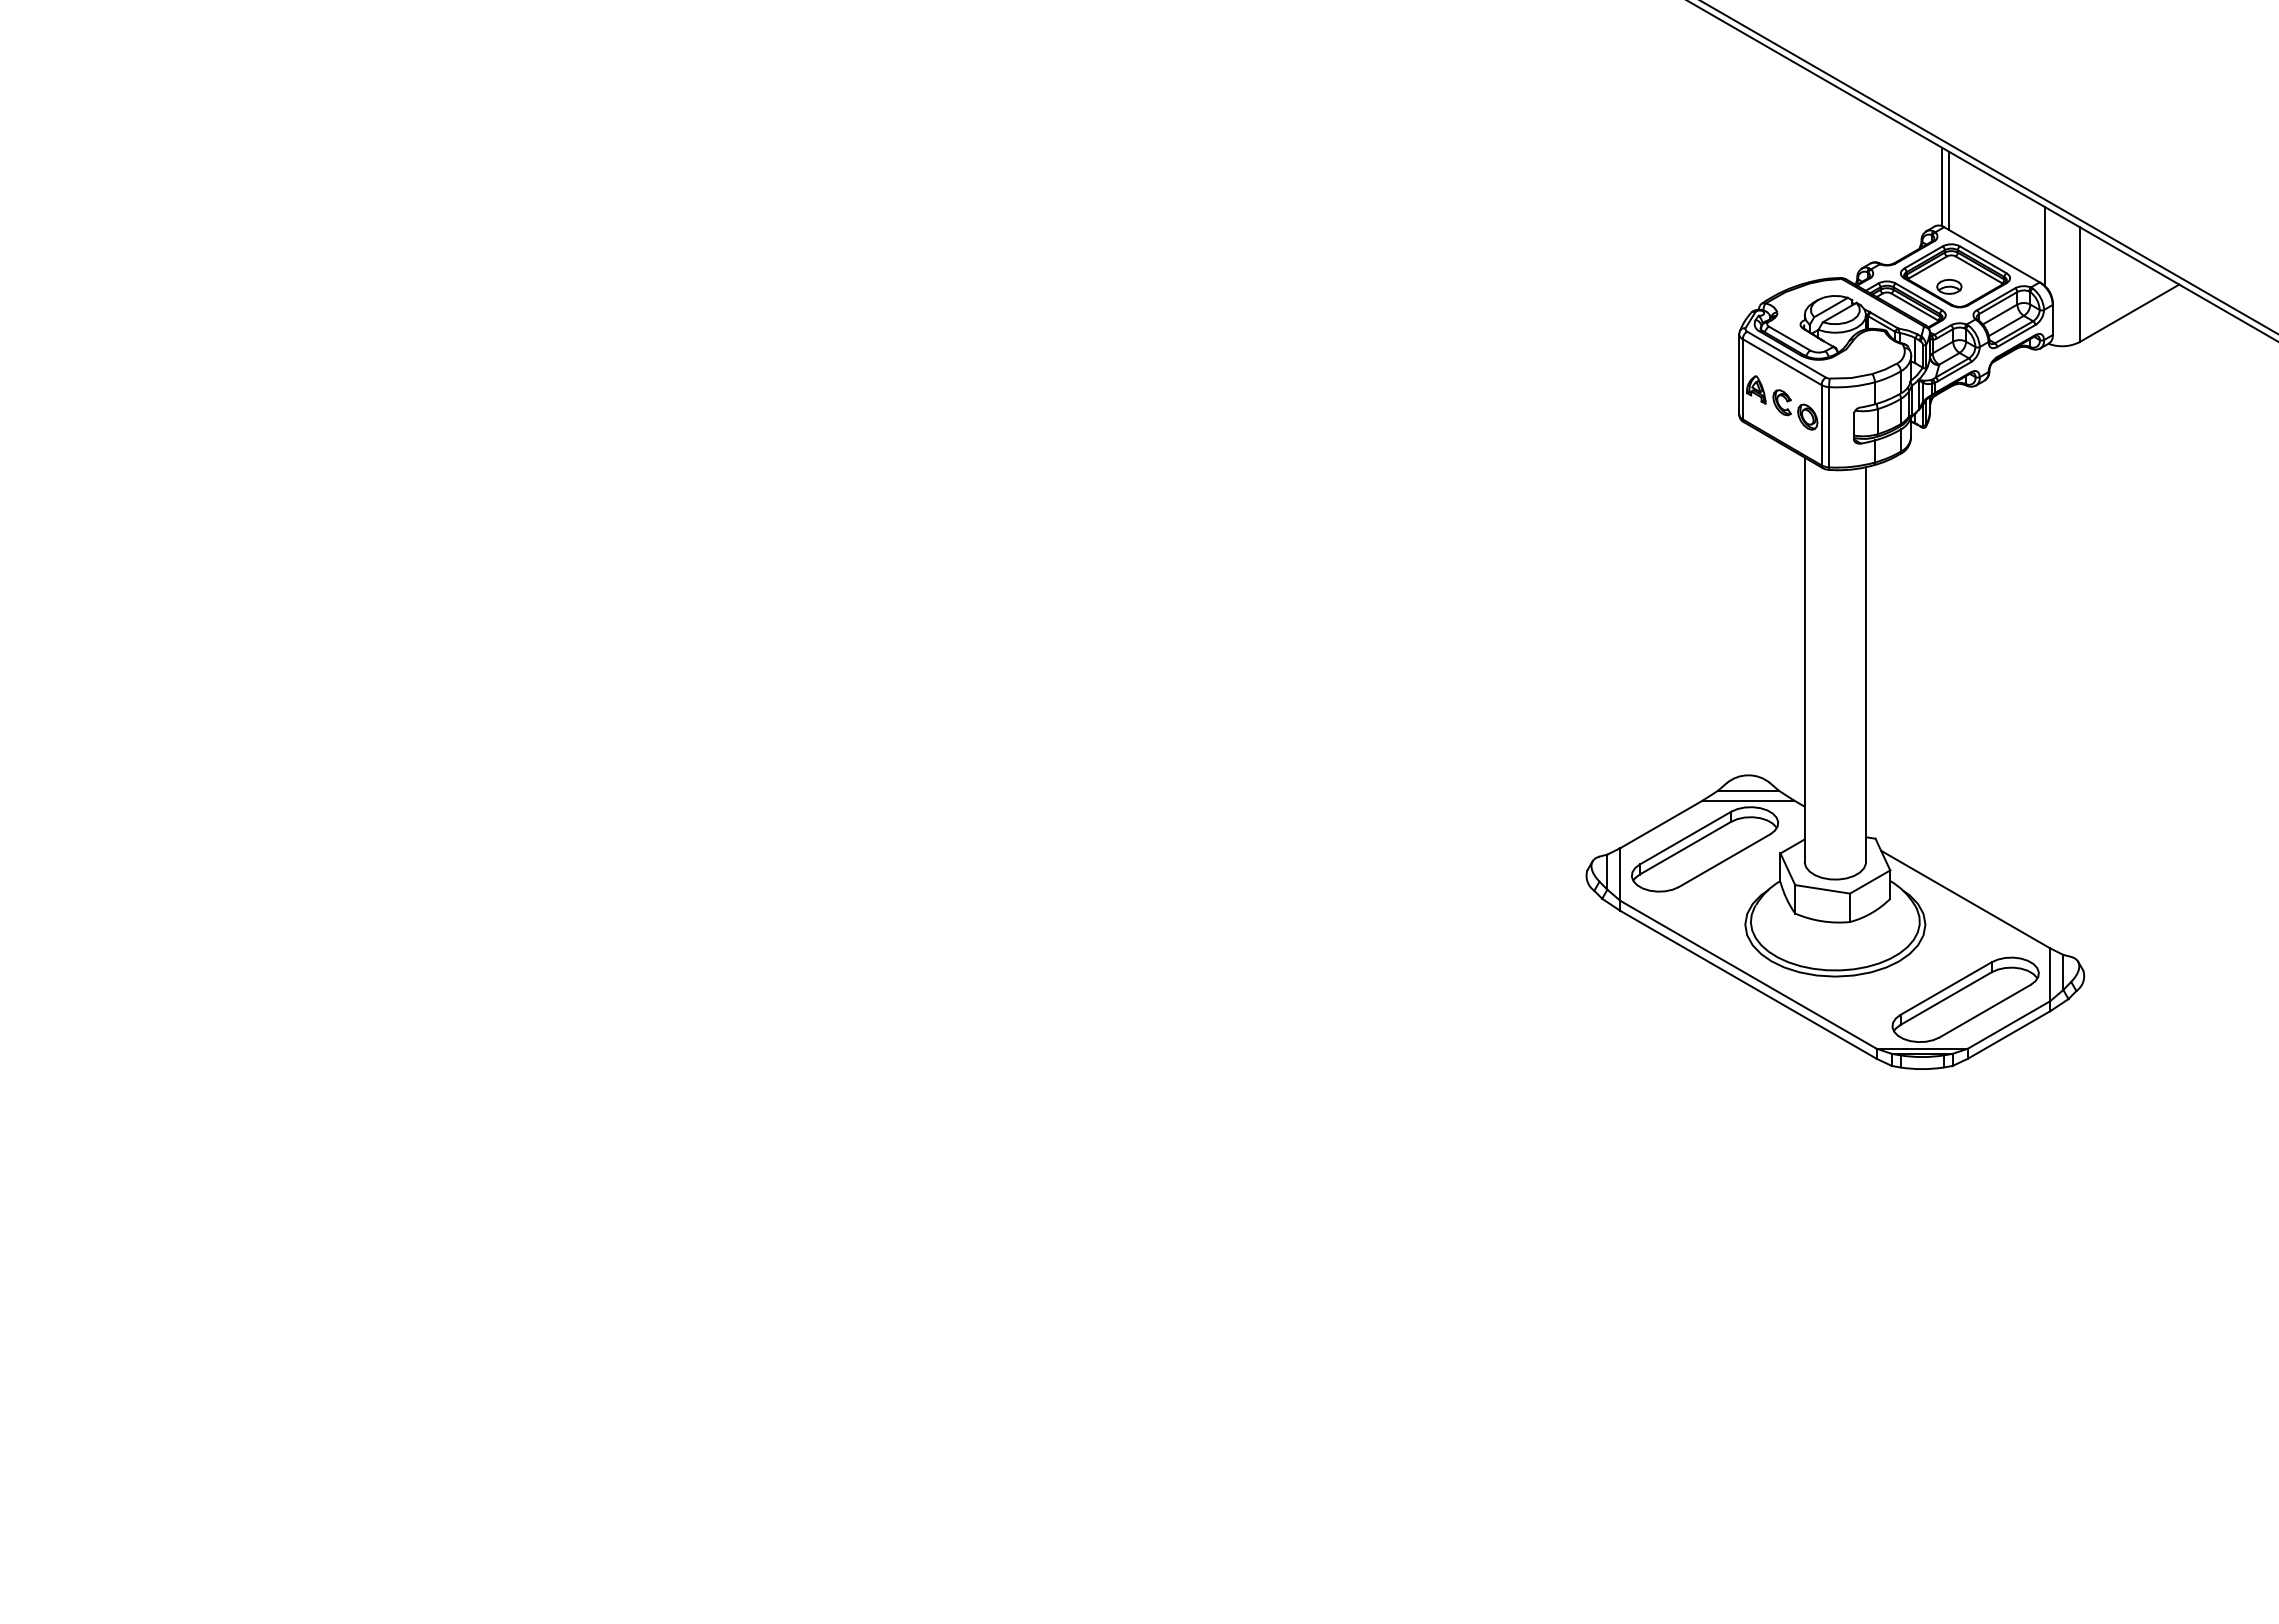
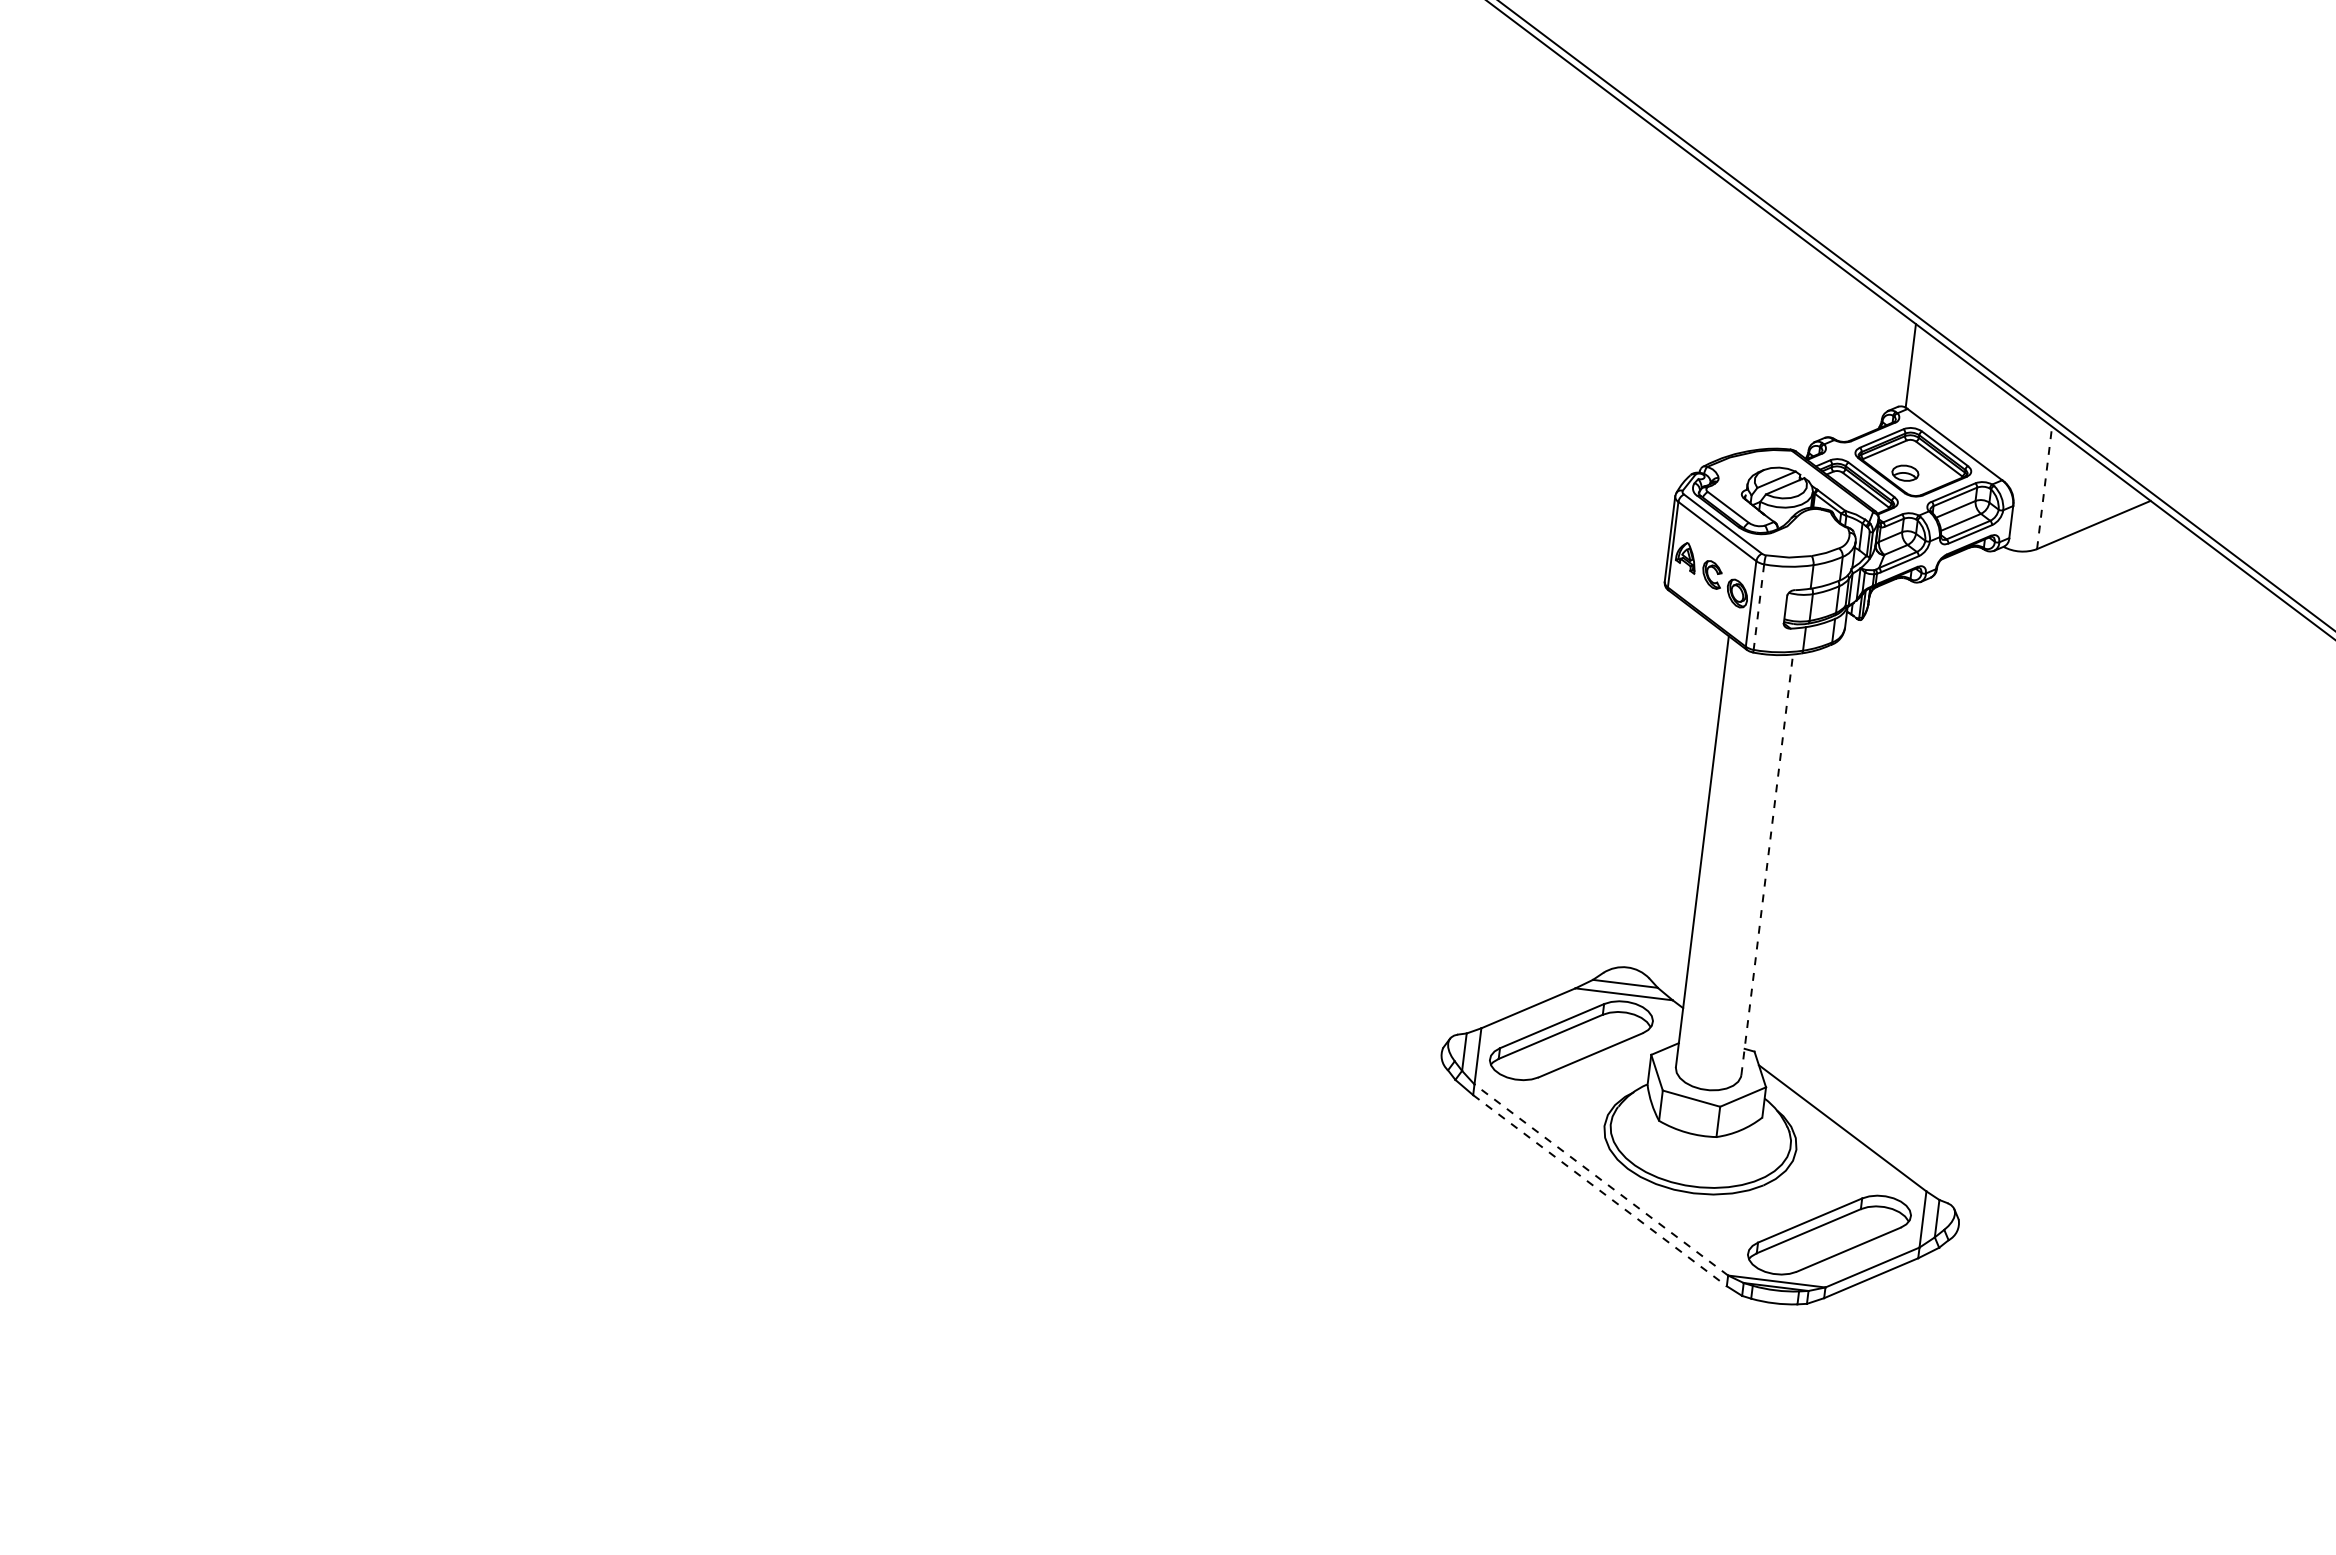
line: (1949, 190) -> (1918, 370), removed
line: (2044, 246) -> (2012, 442), removed
line: (2079, 284) -> (2044, 487), solid -> dashed
line: (1829, 427) -> (1759, 607), solid -> dashed
line: (1866, 664) -> (1767, 864), solid -> dashed
line: (1748, 974) -> (1601, 1179), solid -> dashed
line: (1748, 984) -> (1600, 1190), solid -> dashed

